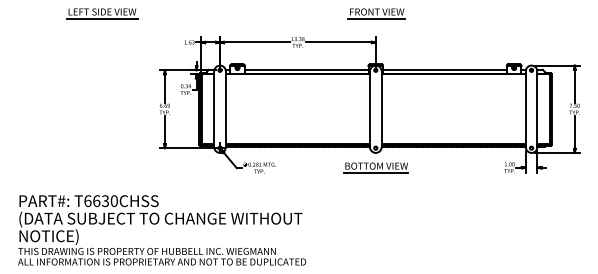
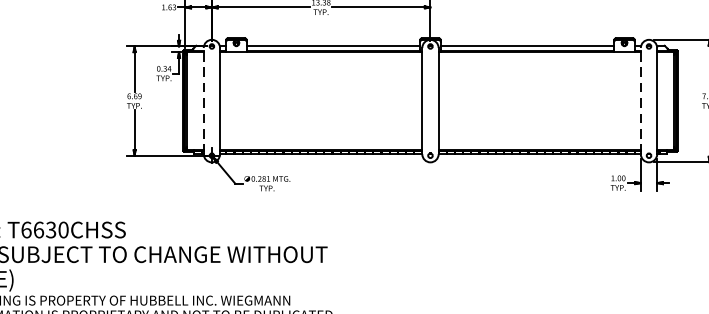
line: (214, 109) -> (204, 101), solid -> dashed
line: (525, 109) -> (640, 101), solid -> dashed
part: (375, 167) -> (430, 182), removed

